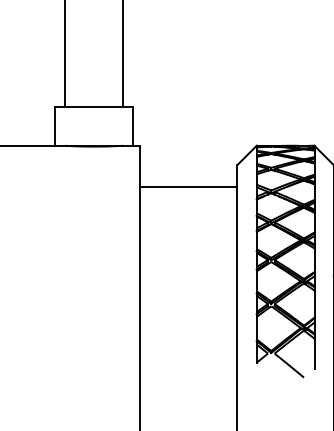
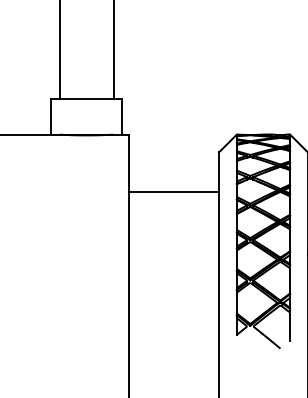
line: (189, 186) -> (174, 192), moved

